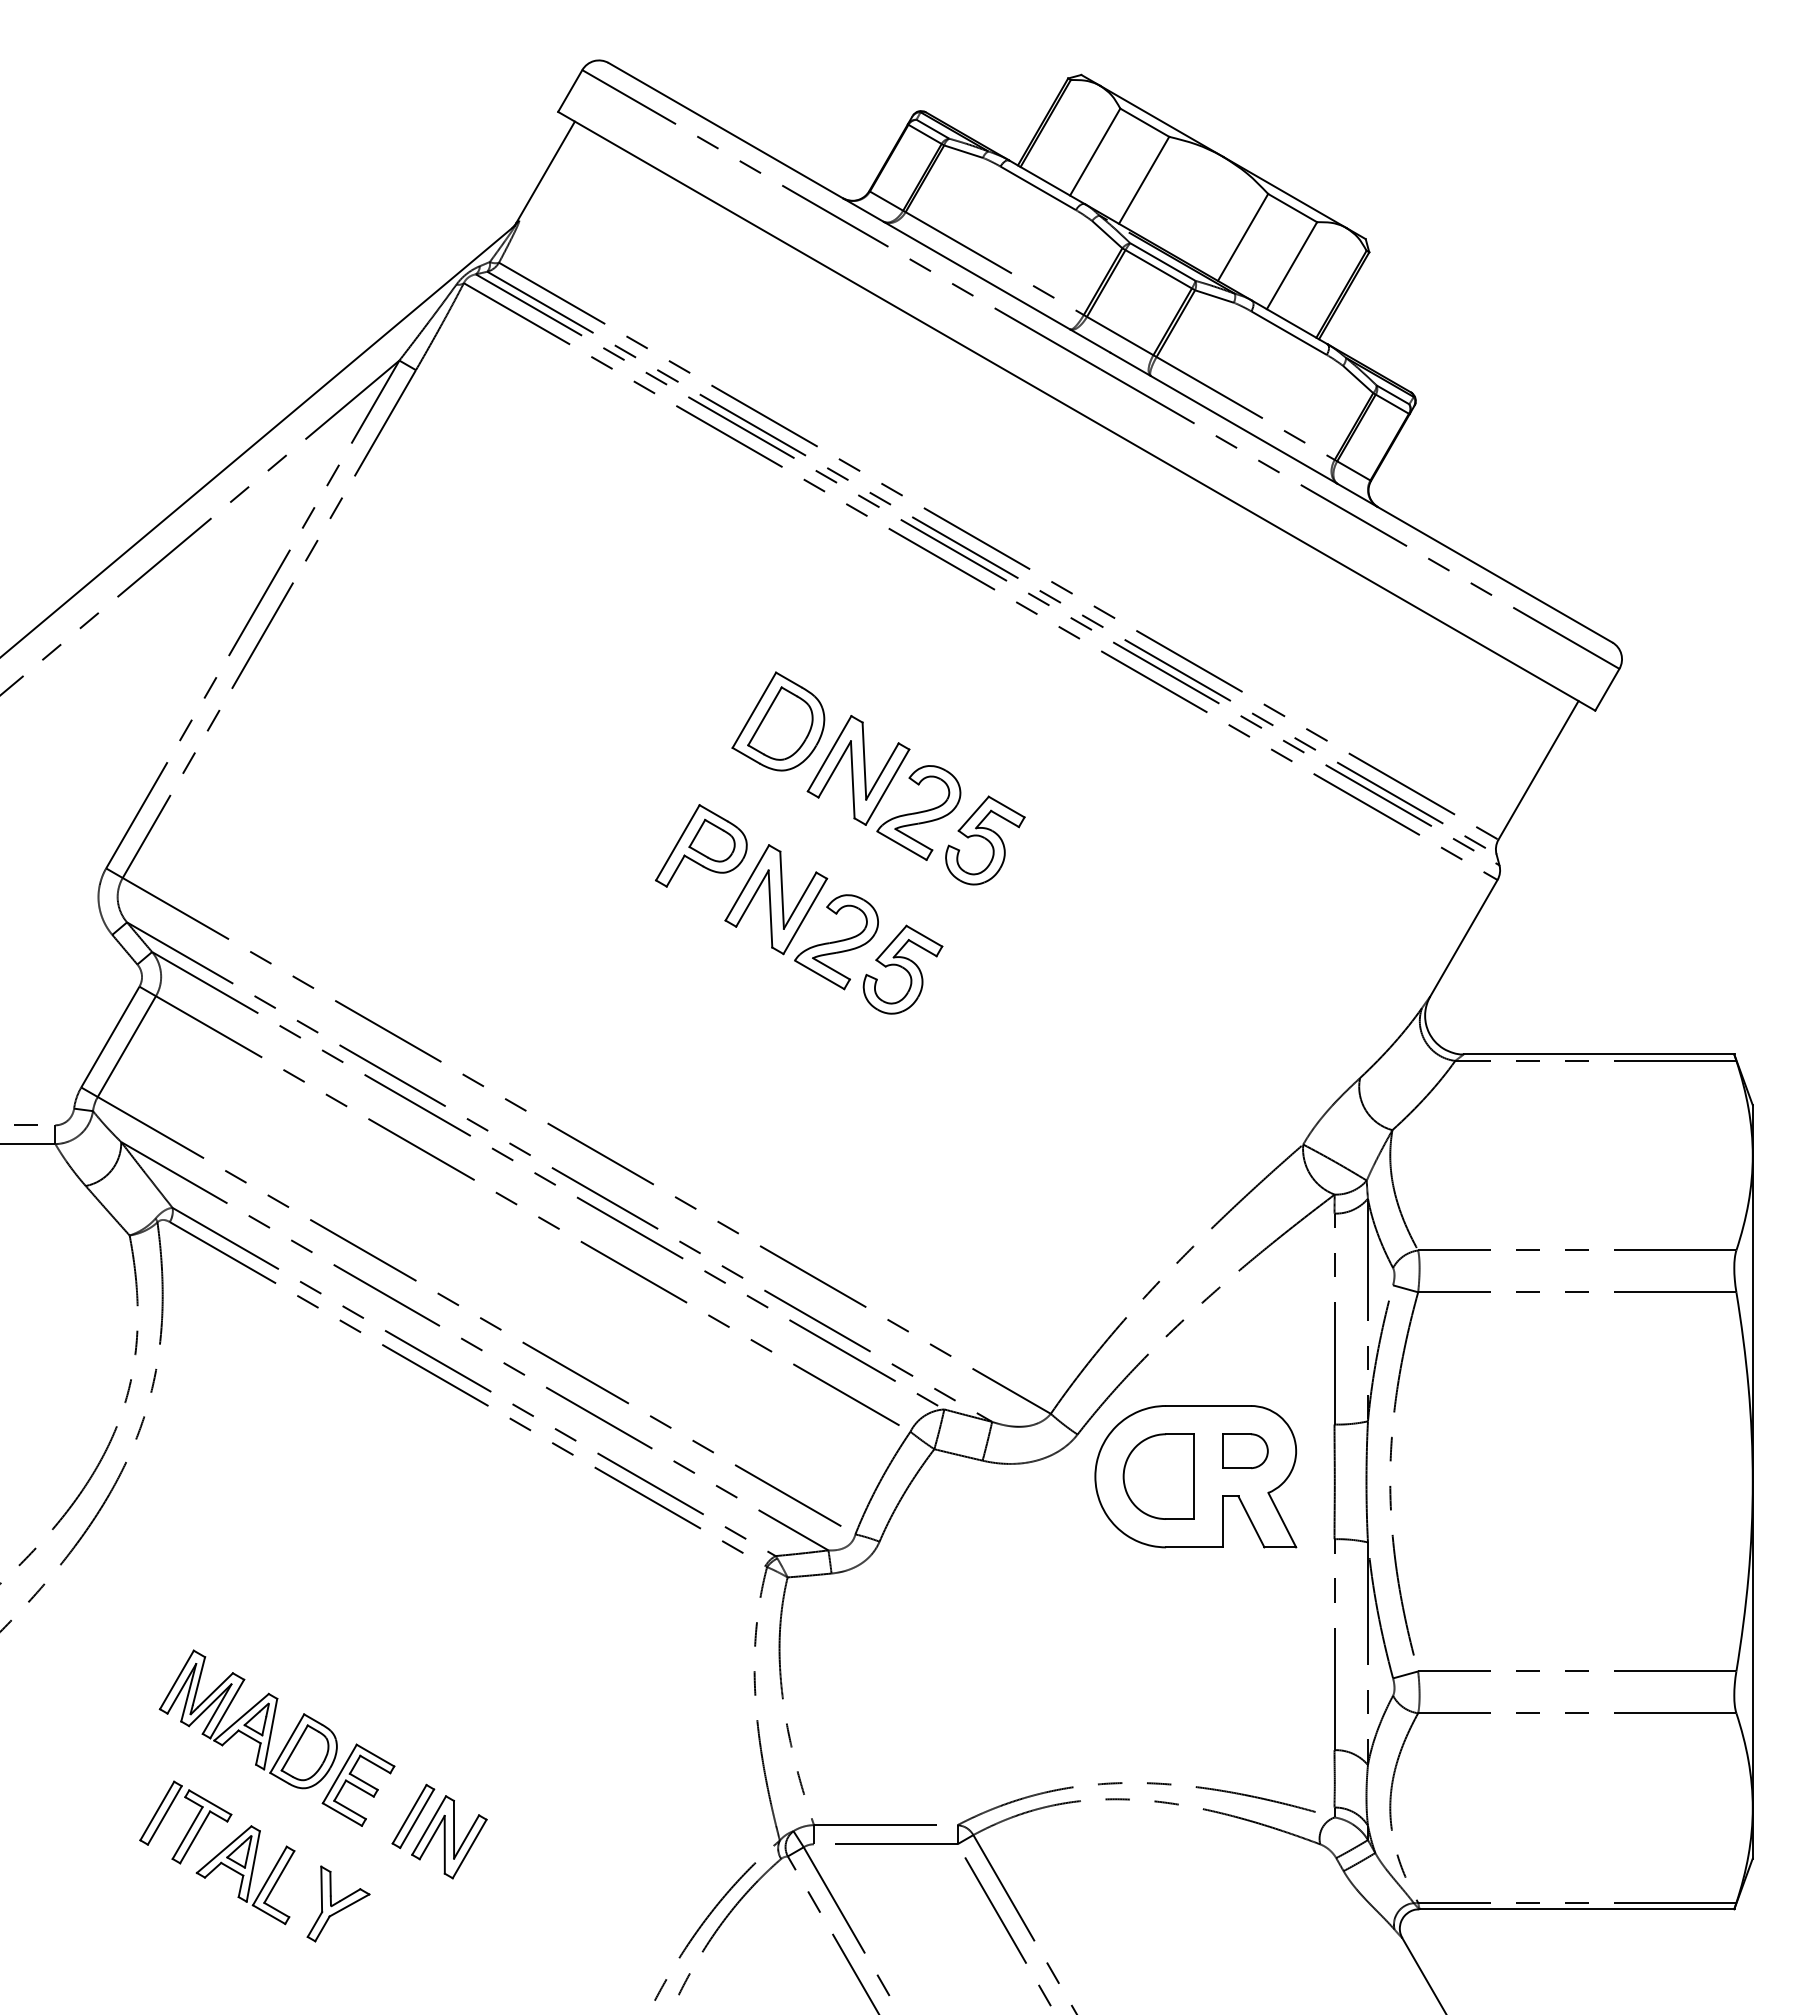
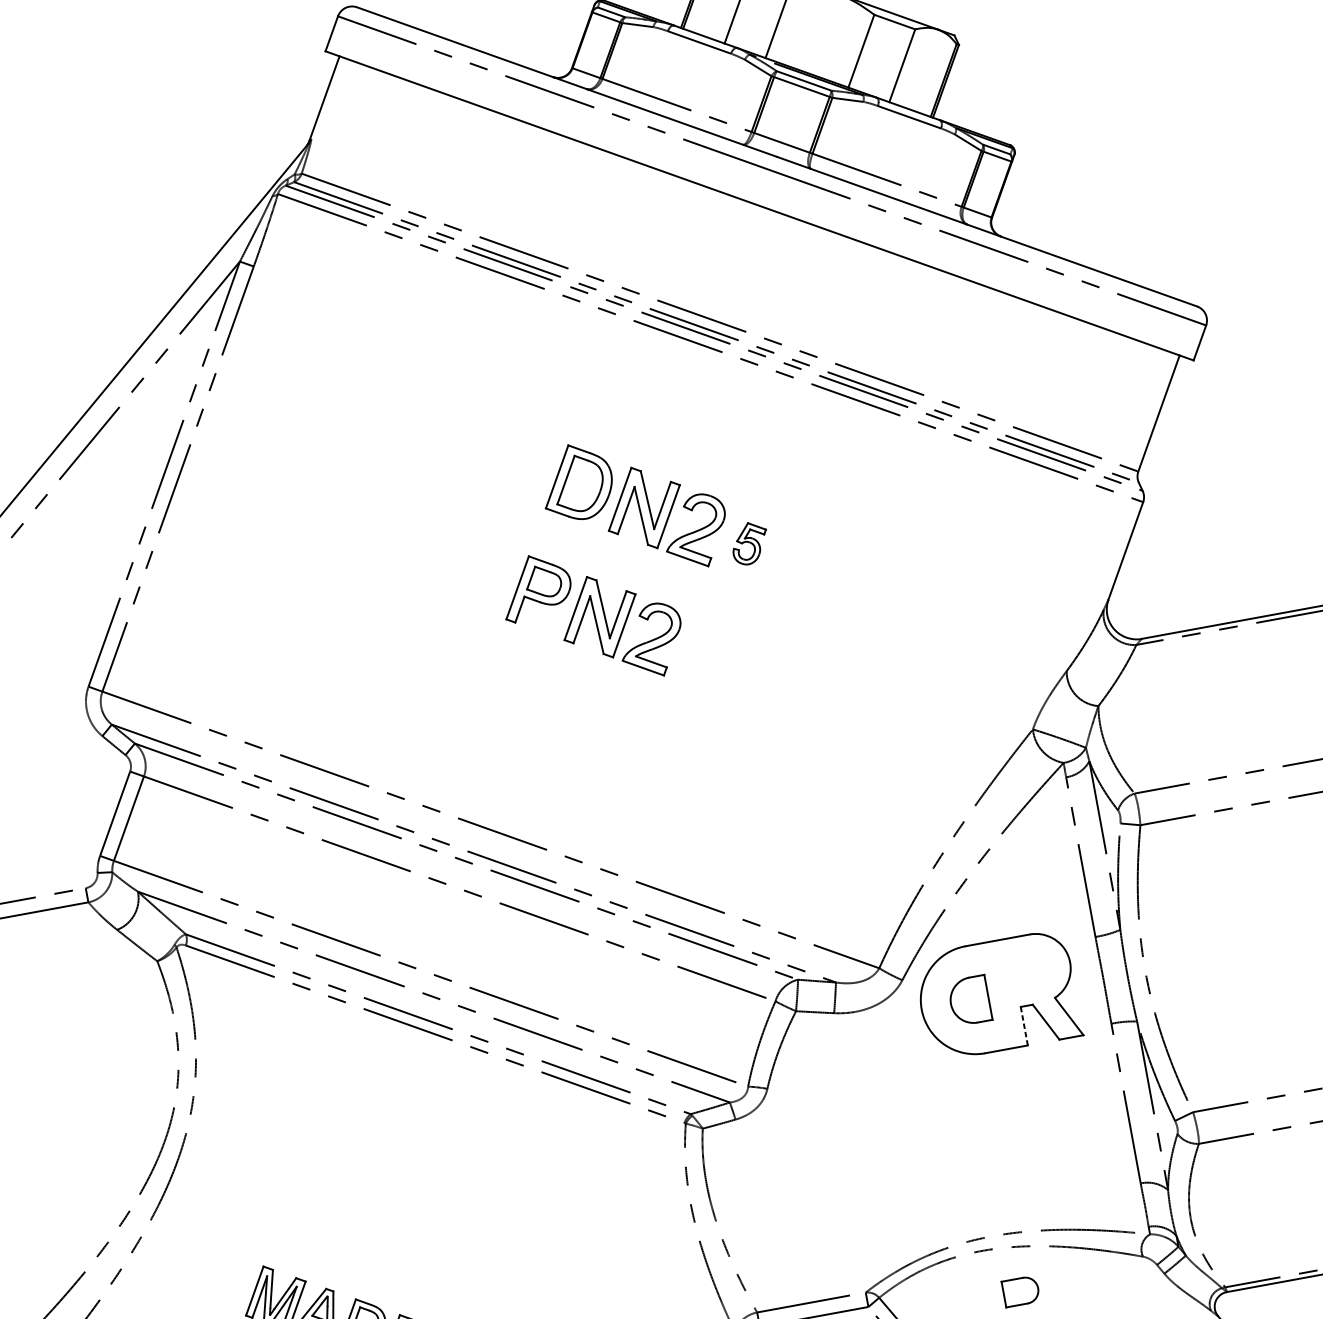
part: (985, 840) -> (750, 543), size x0.6
part: (902, 969) -> (705, 652), removed
part: (1245, 1451) -> (1021, 1291), moved
part: (1158, 1476) -> (969, 1000), size x0.7
line: (1222, 1522) -> (1024, 1026), solid -> dashed

